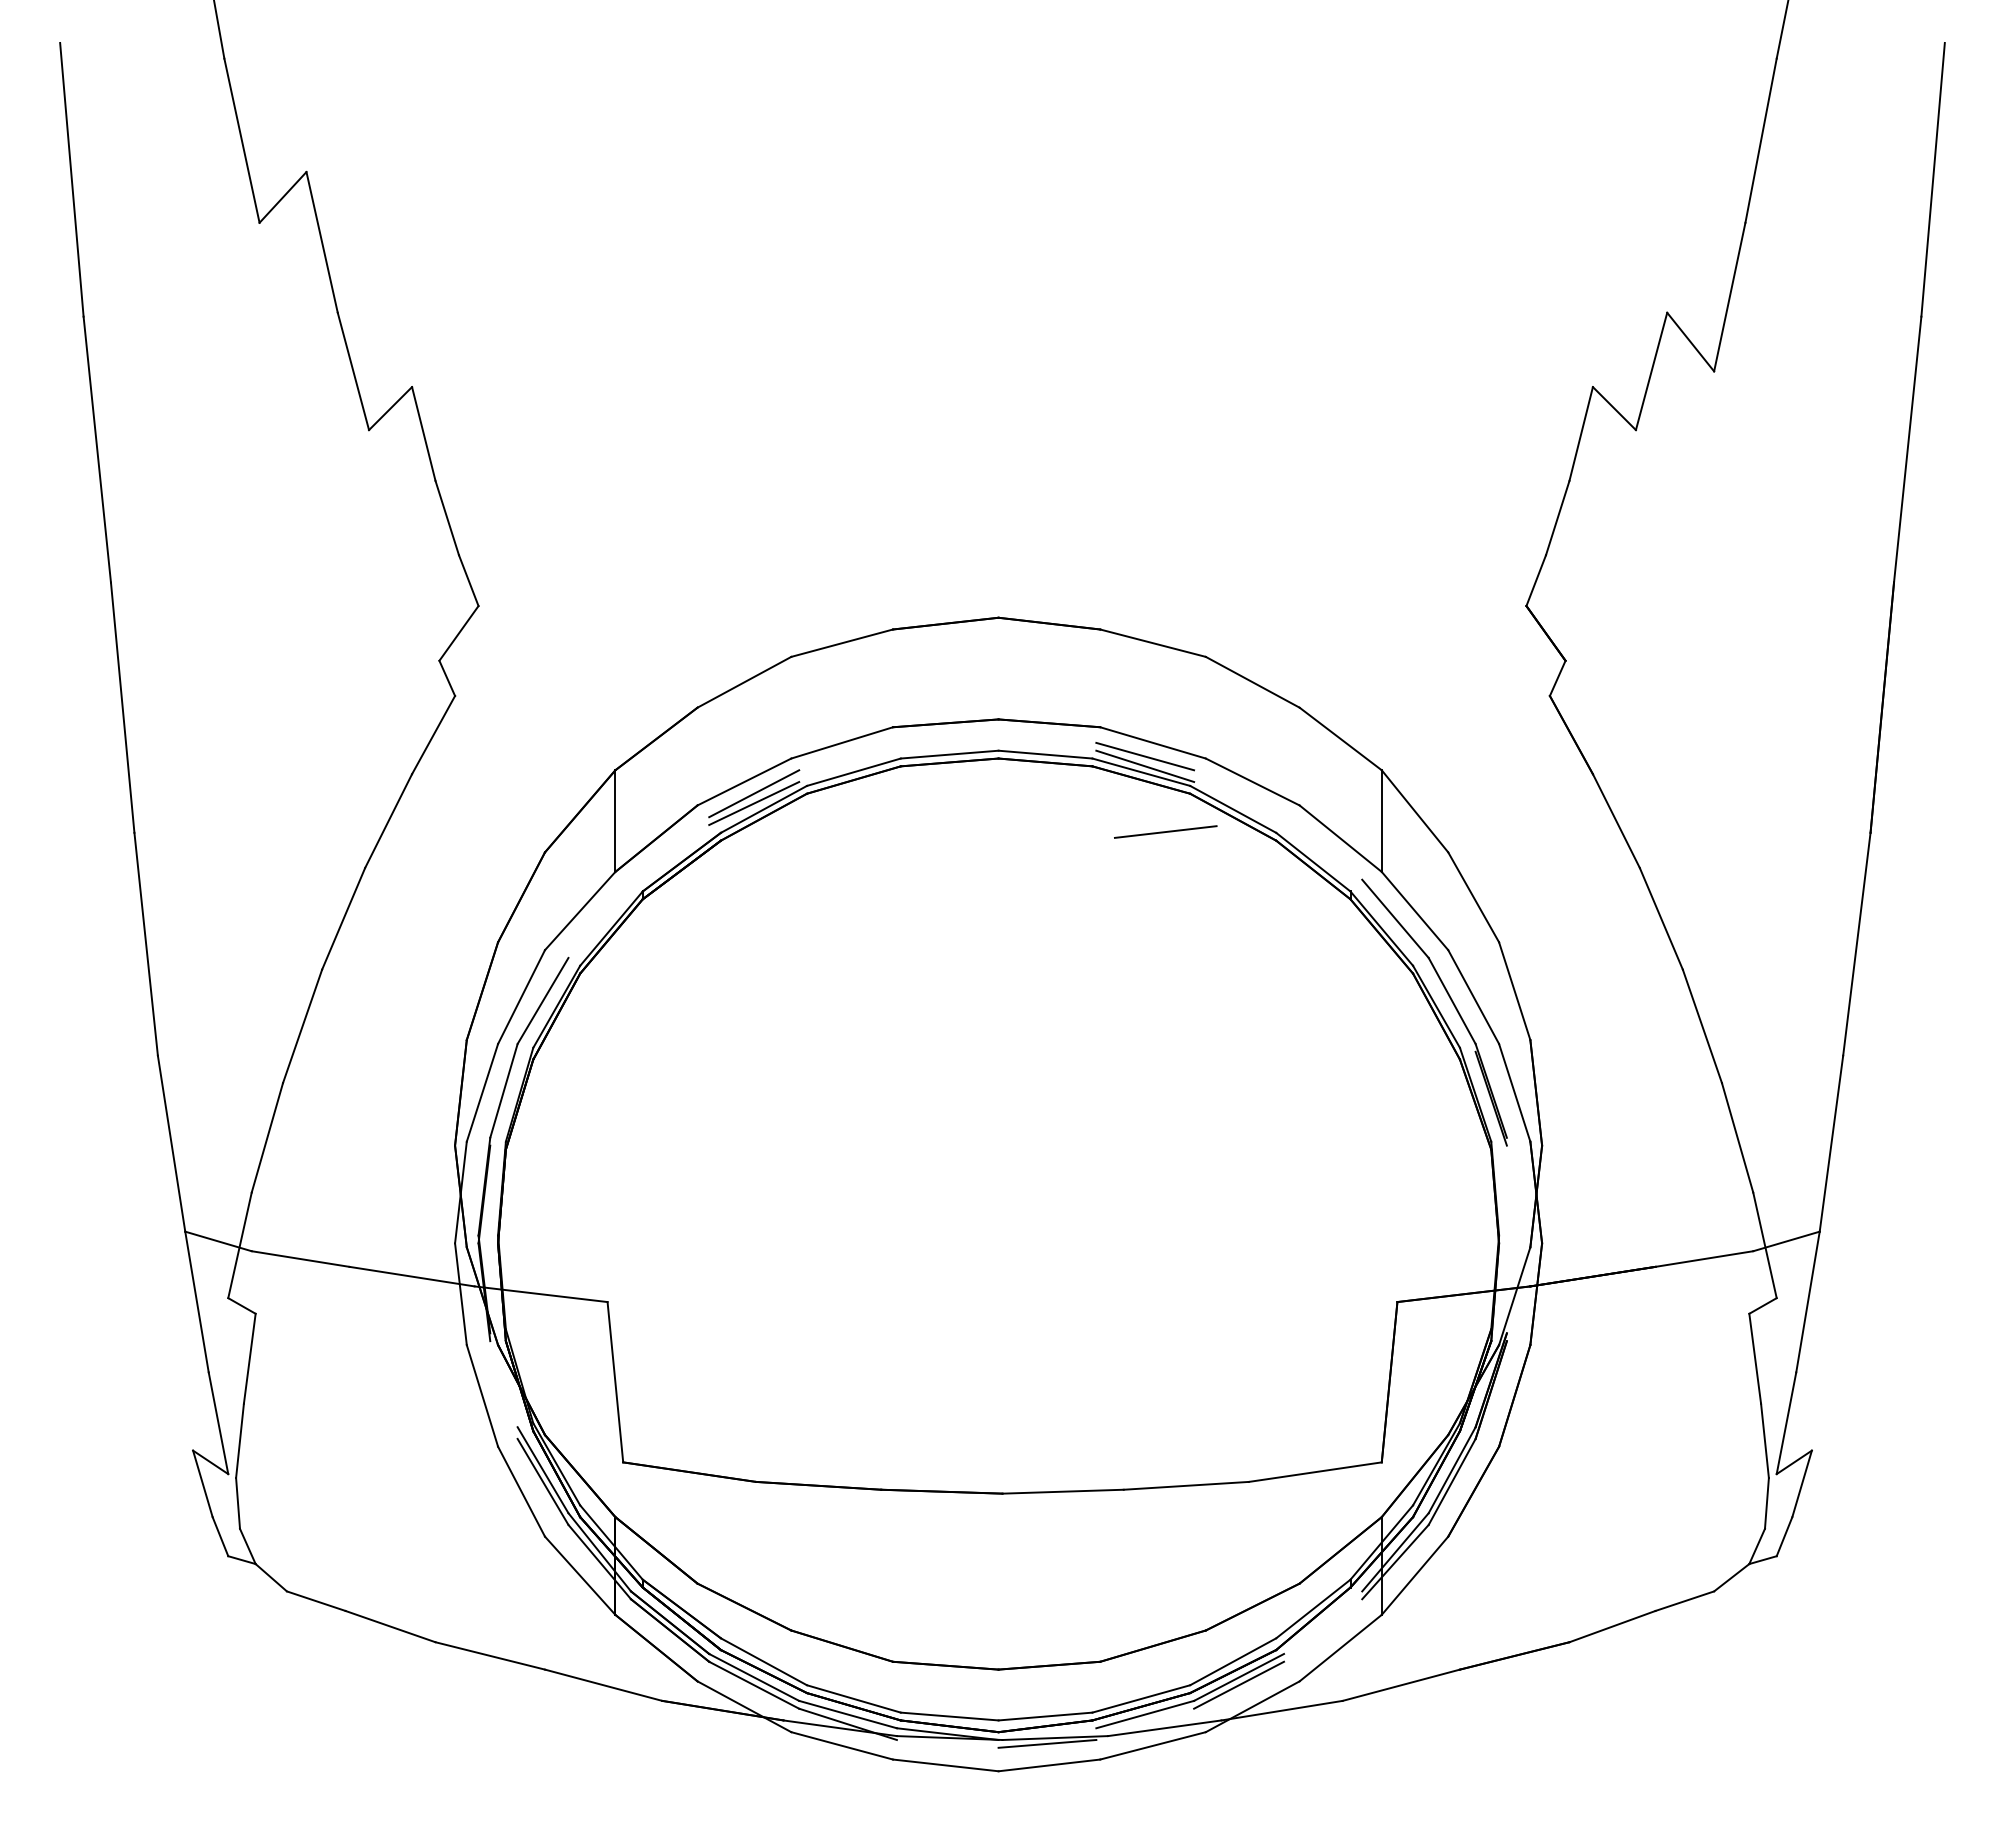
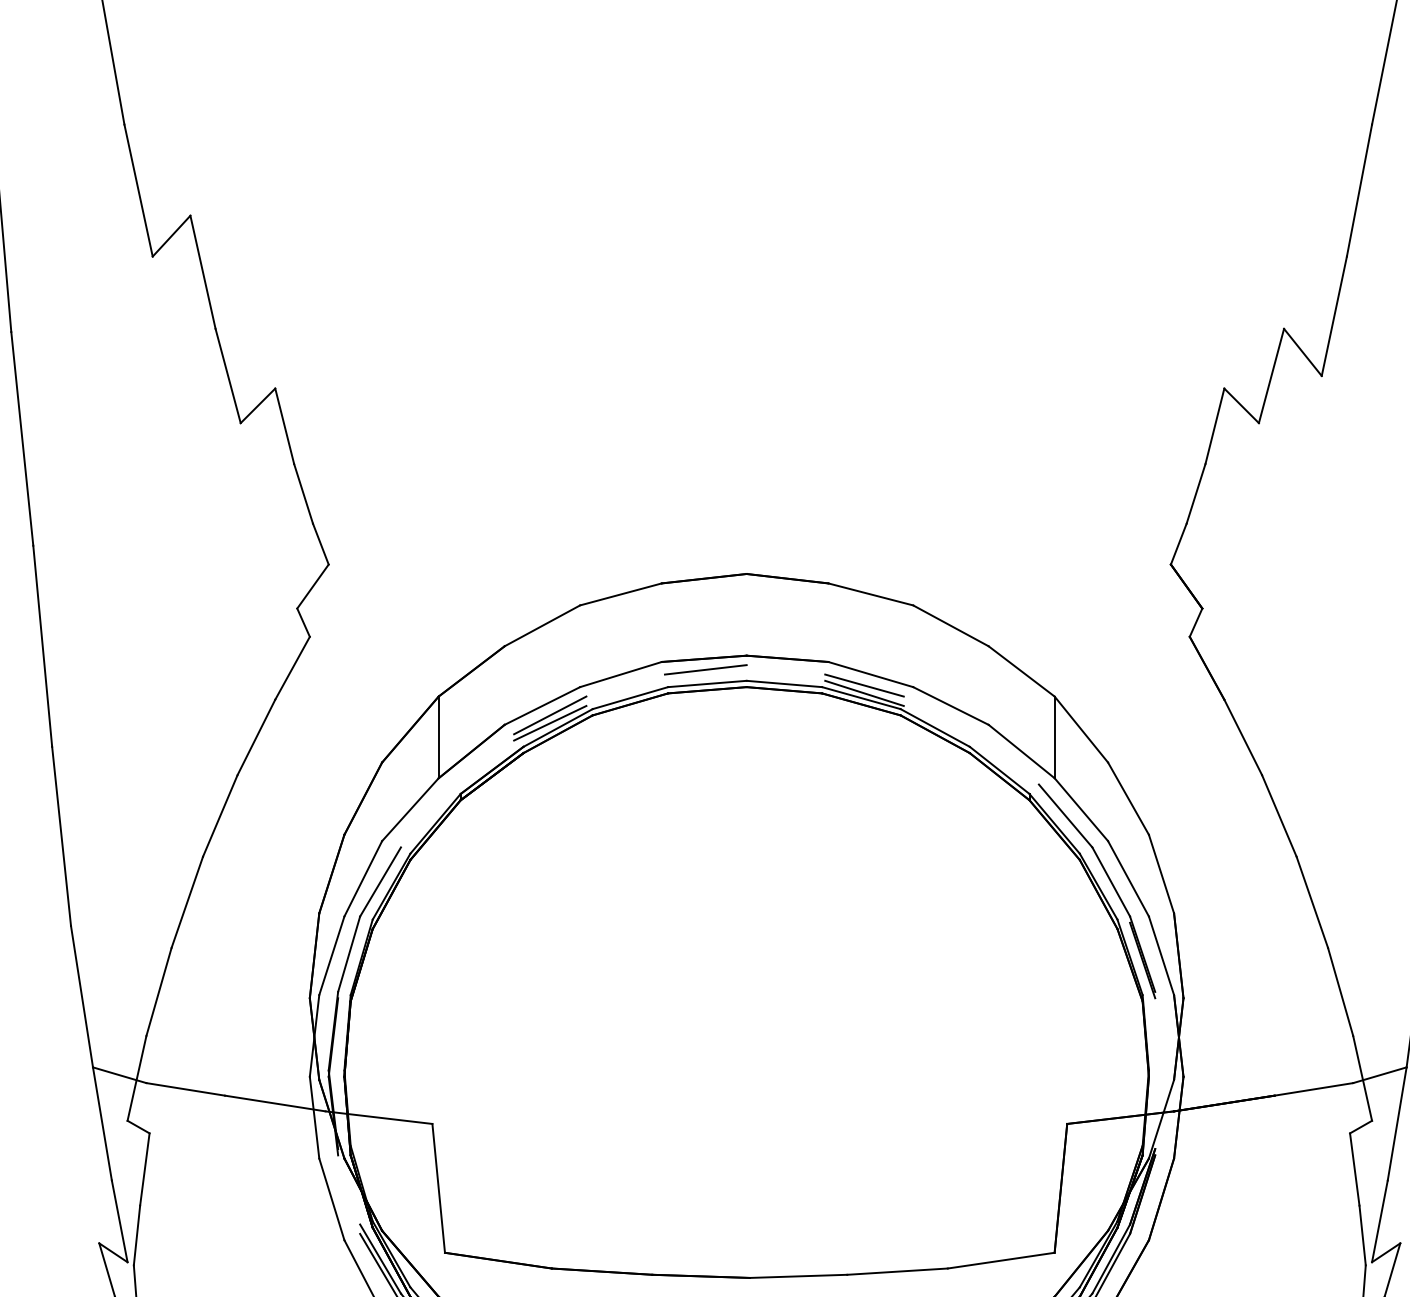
line: (1165, 831) -> (705, 669), moved

